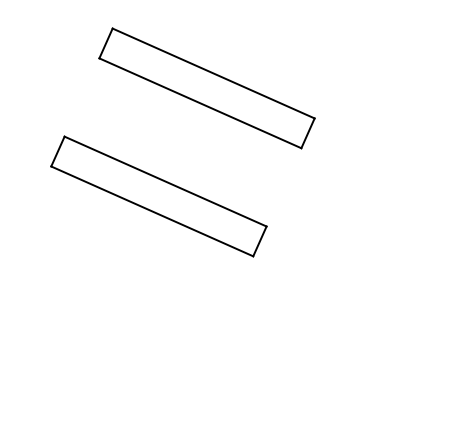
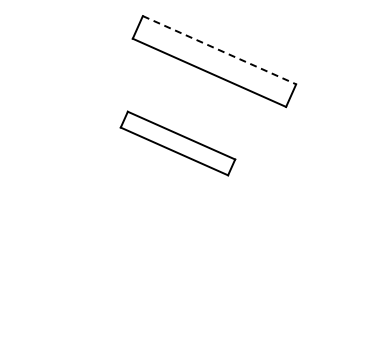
line: (213, 73) -> (219, 50), solid -> dashed
part: (158, 196) -> (177, 143), size x0.7

